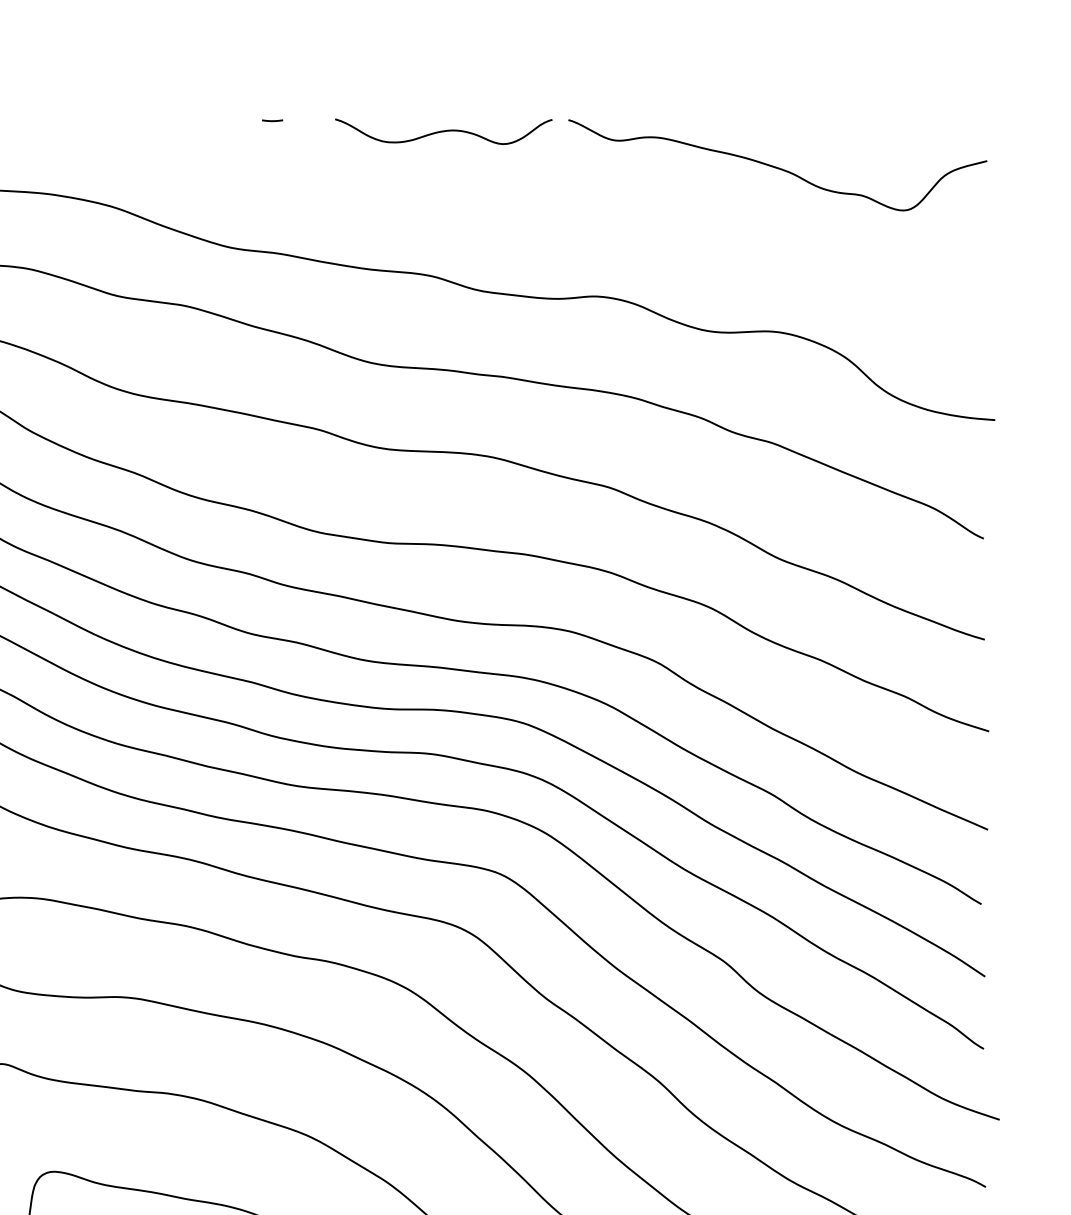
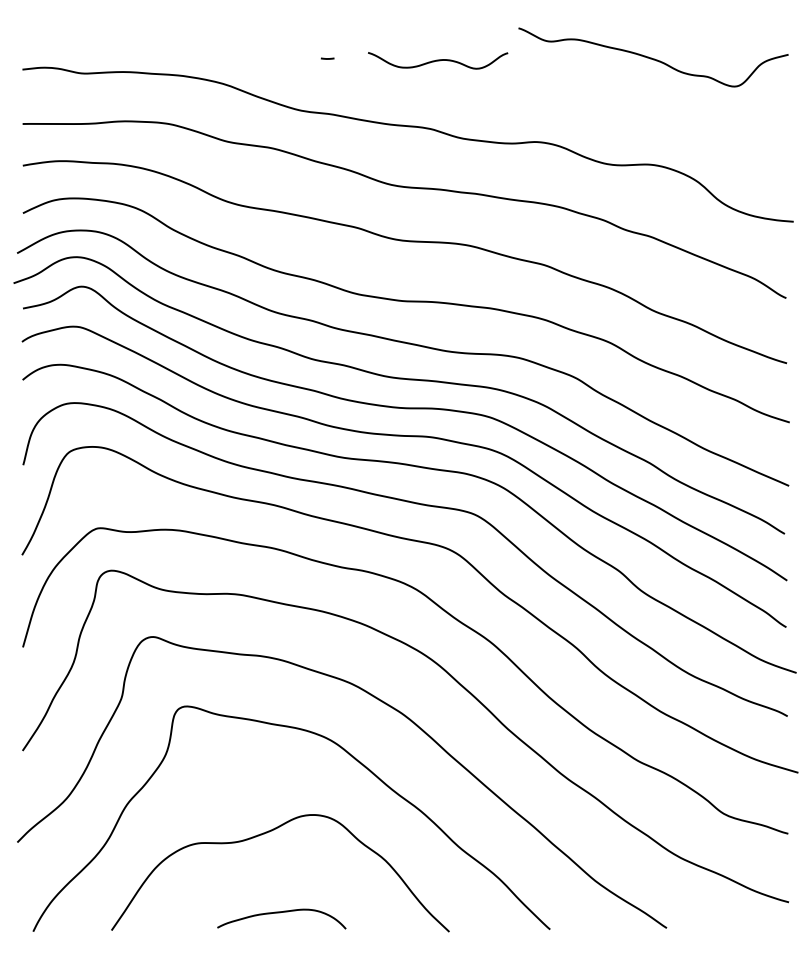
line: (272, 120) -> (327, 58), moved
curve: (444, 131) -> (438, 60), moved

